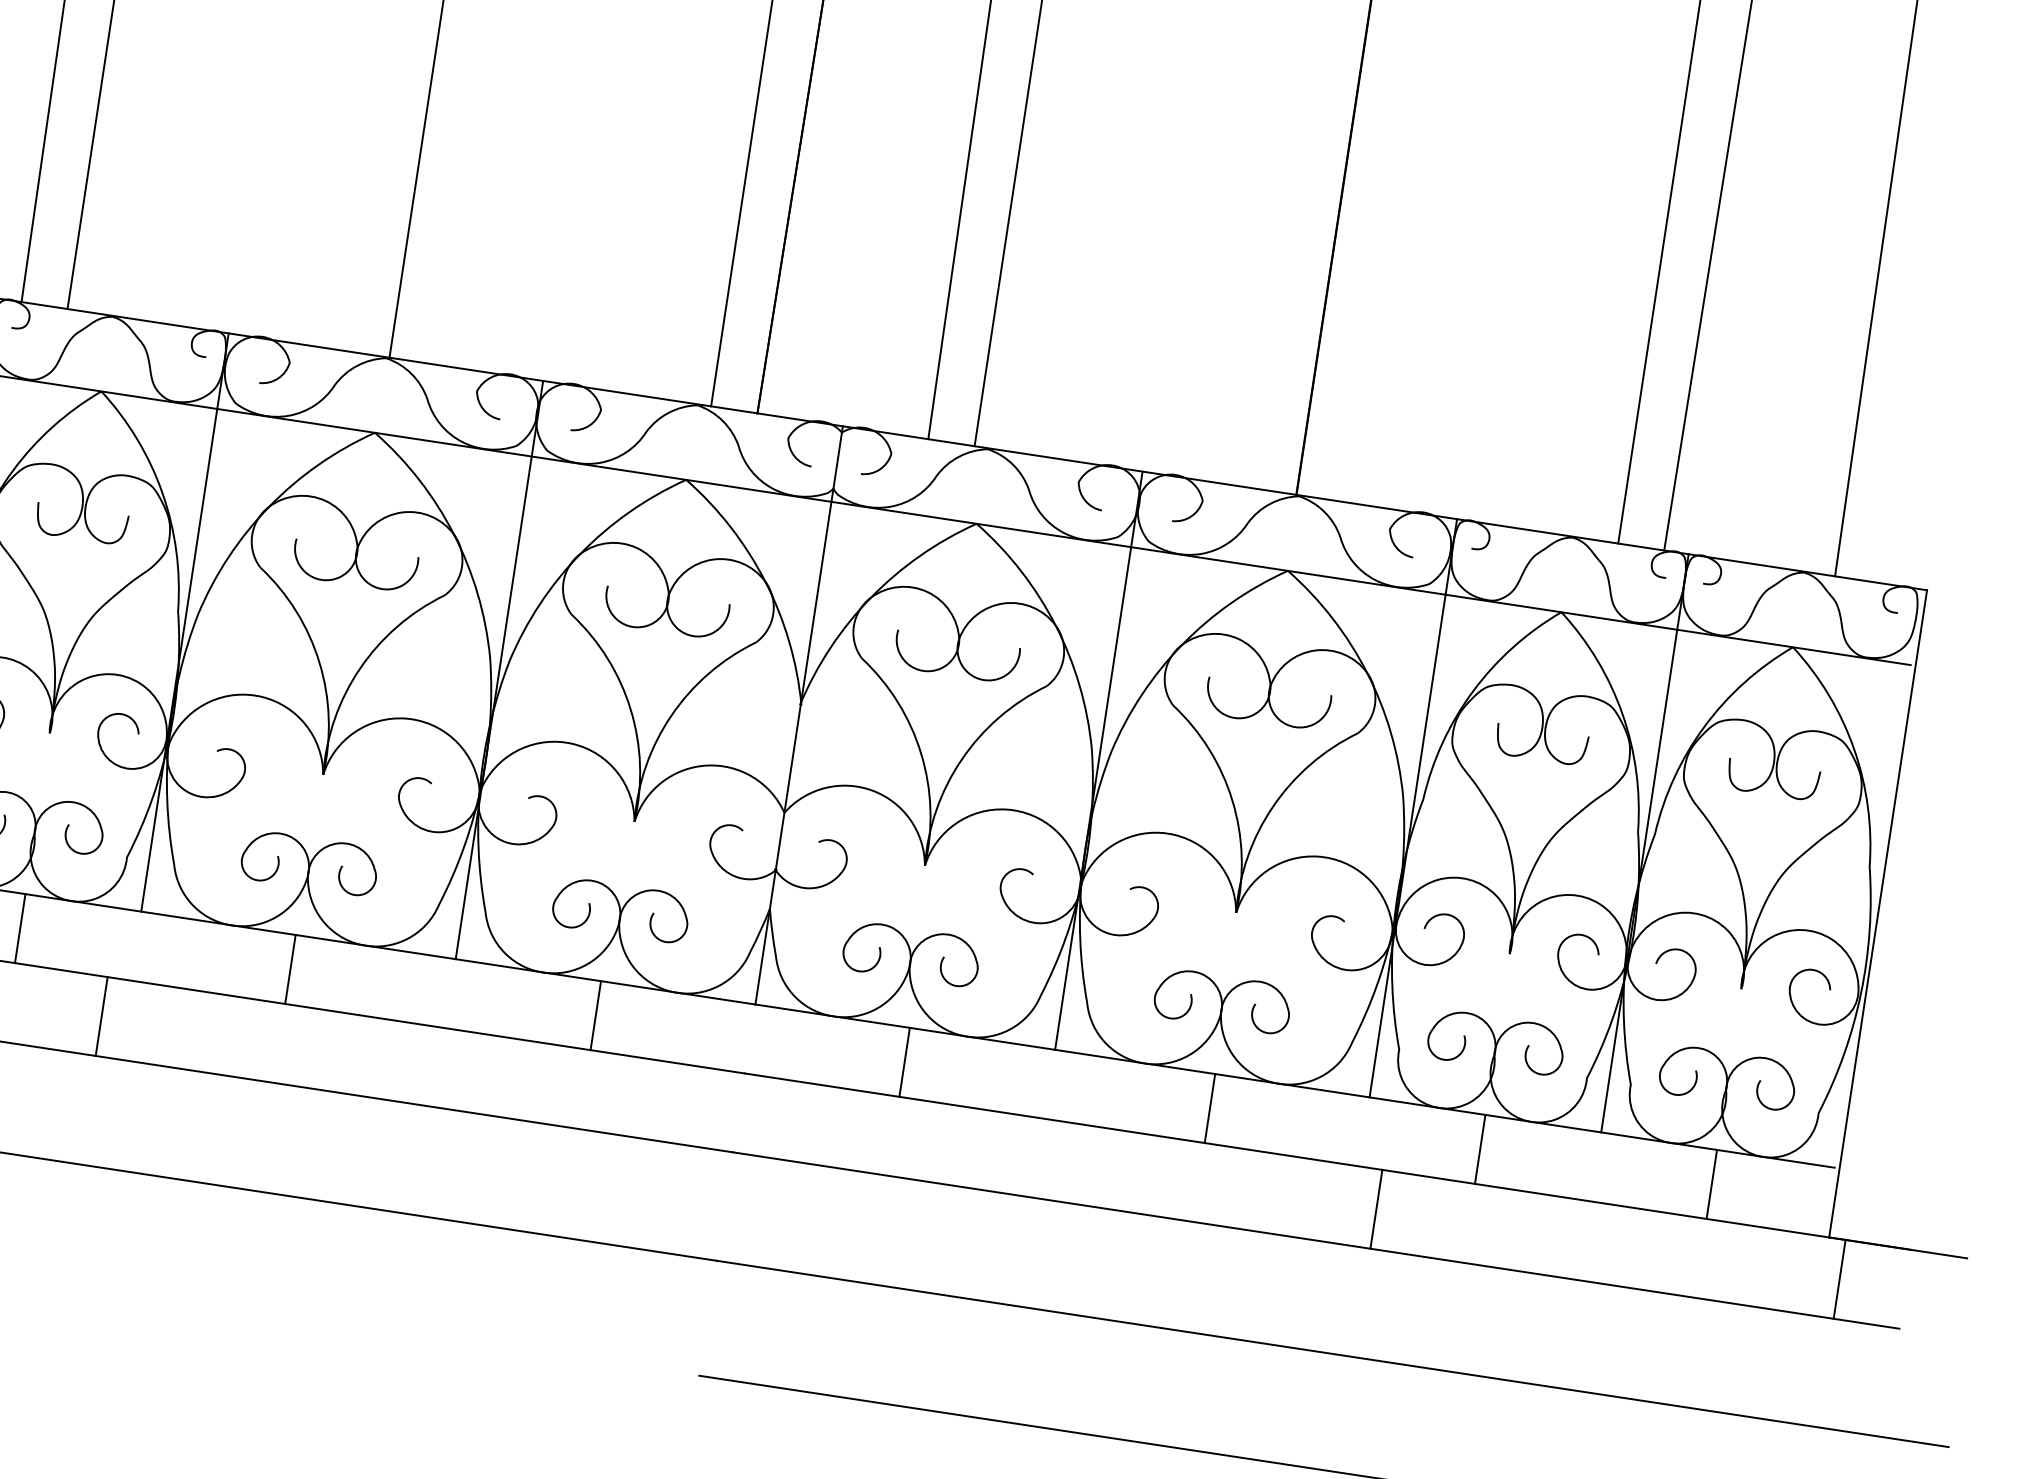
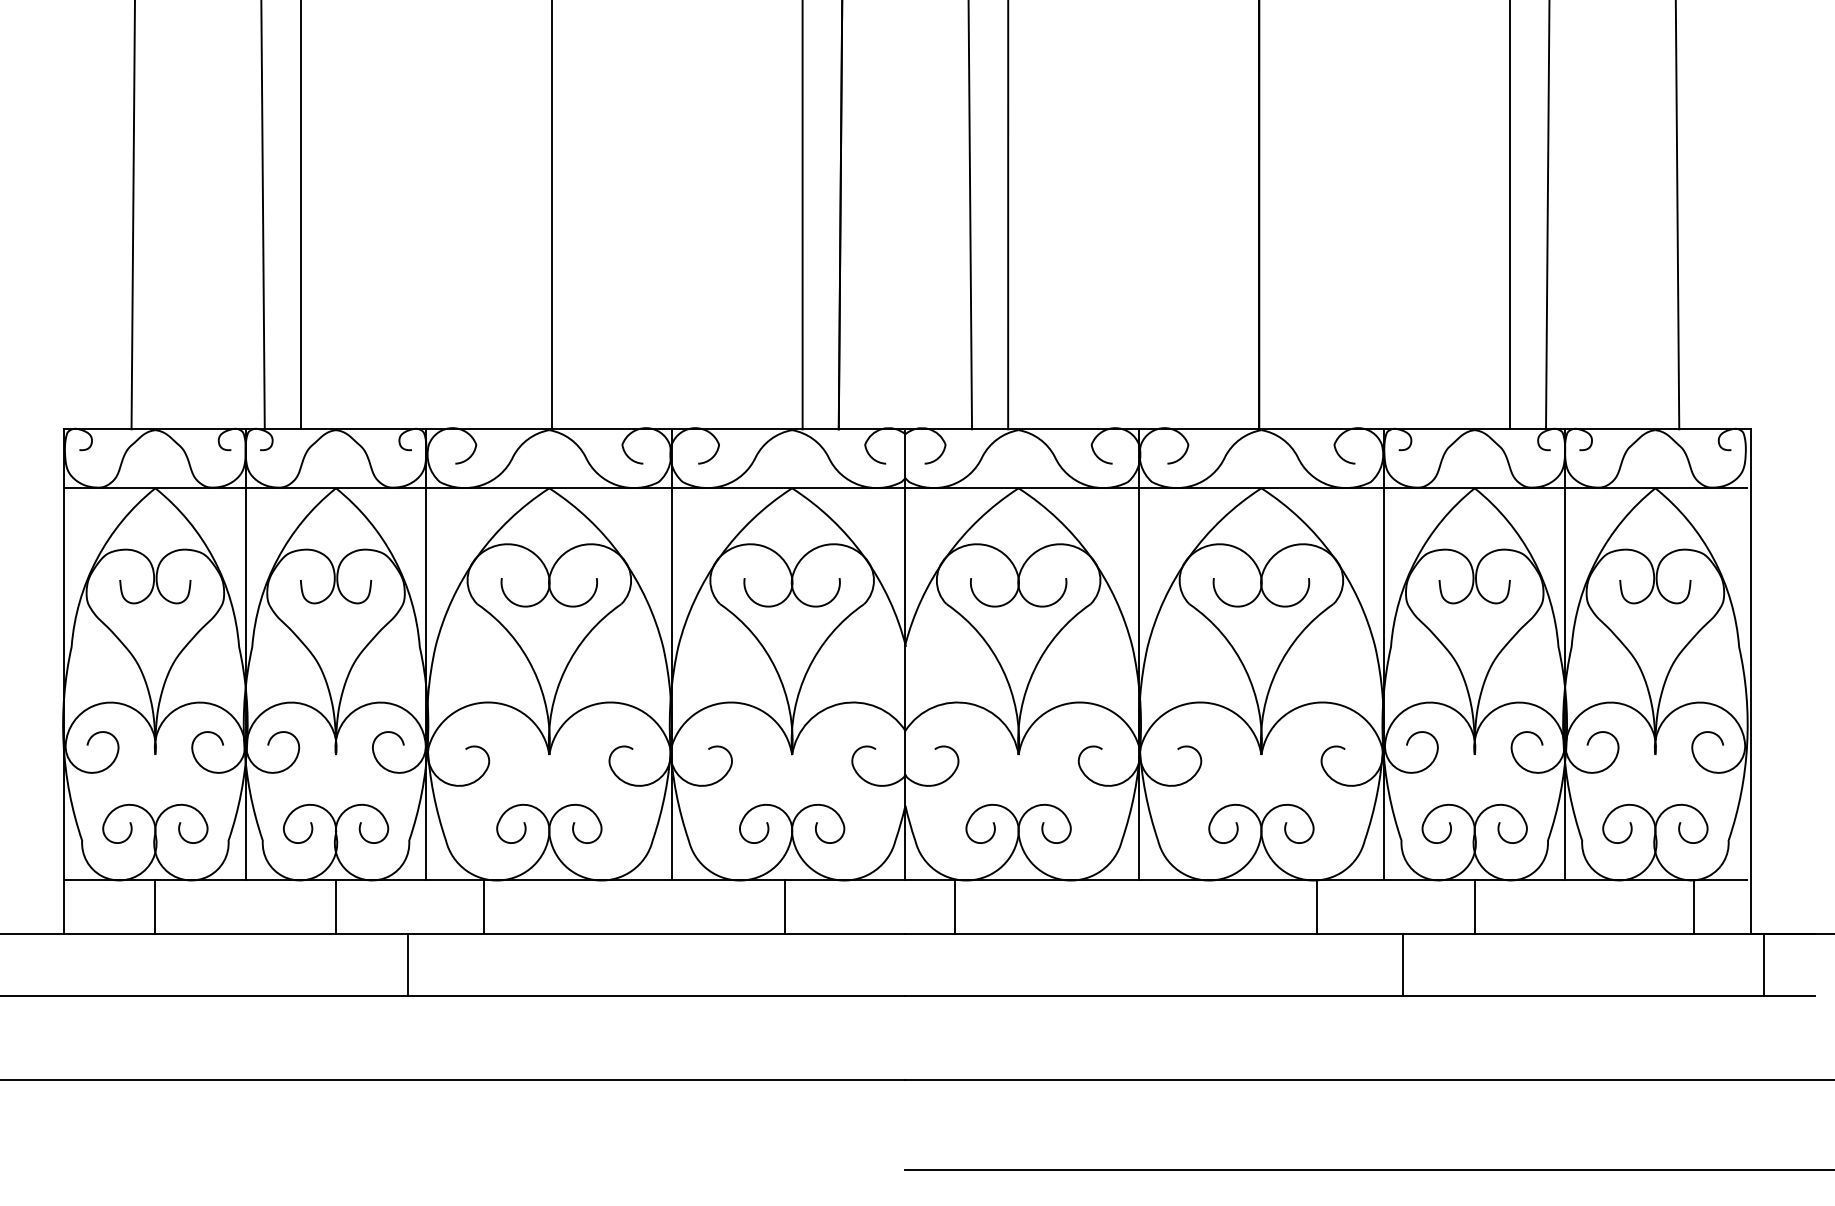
line: (290, 969) -> (483, 907), moved
line: (904, 1062) -> (954, 907), moved
line: (1209, 1108) -> (1316, 907), moved
line: (1711, 1184) -> (1694, 907), moved

